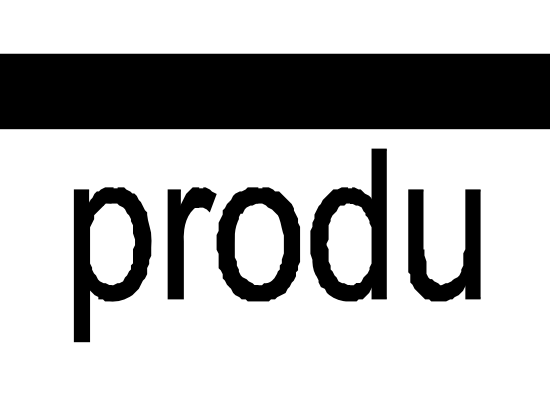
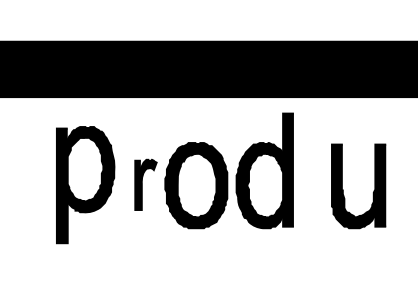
part: (191, 242) -> (145, 184), size x0.6
part: (424, 249) -> (343, 189), moved
part: (112, 265) -> (85, 185), moved

